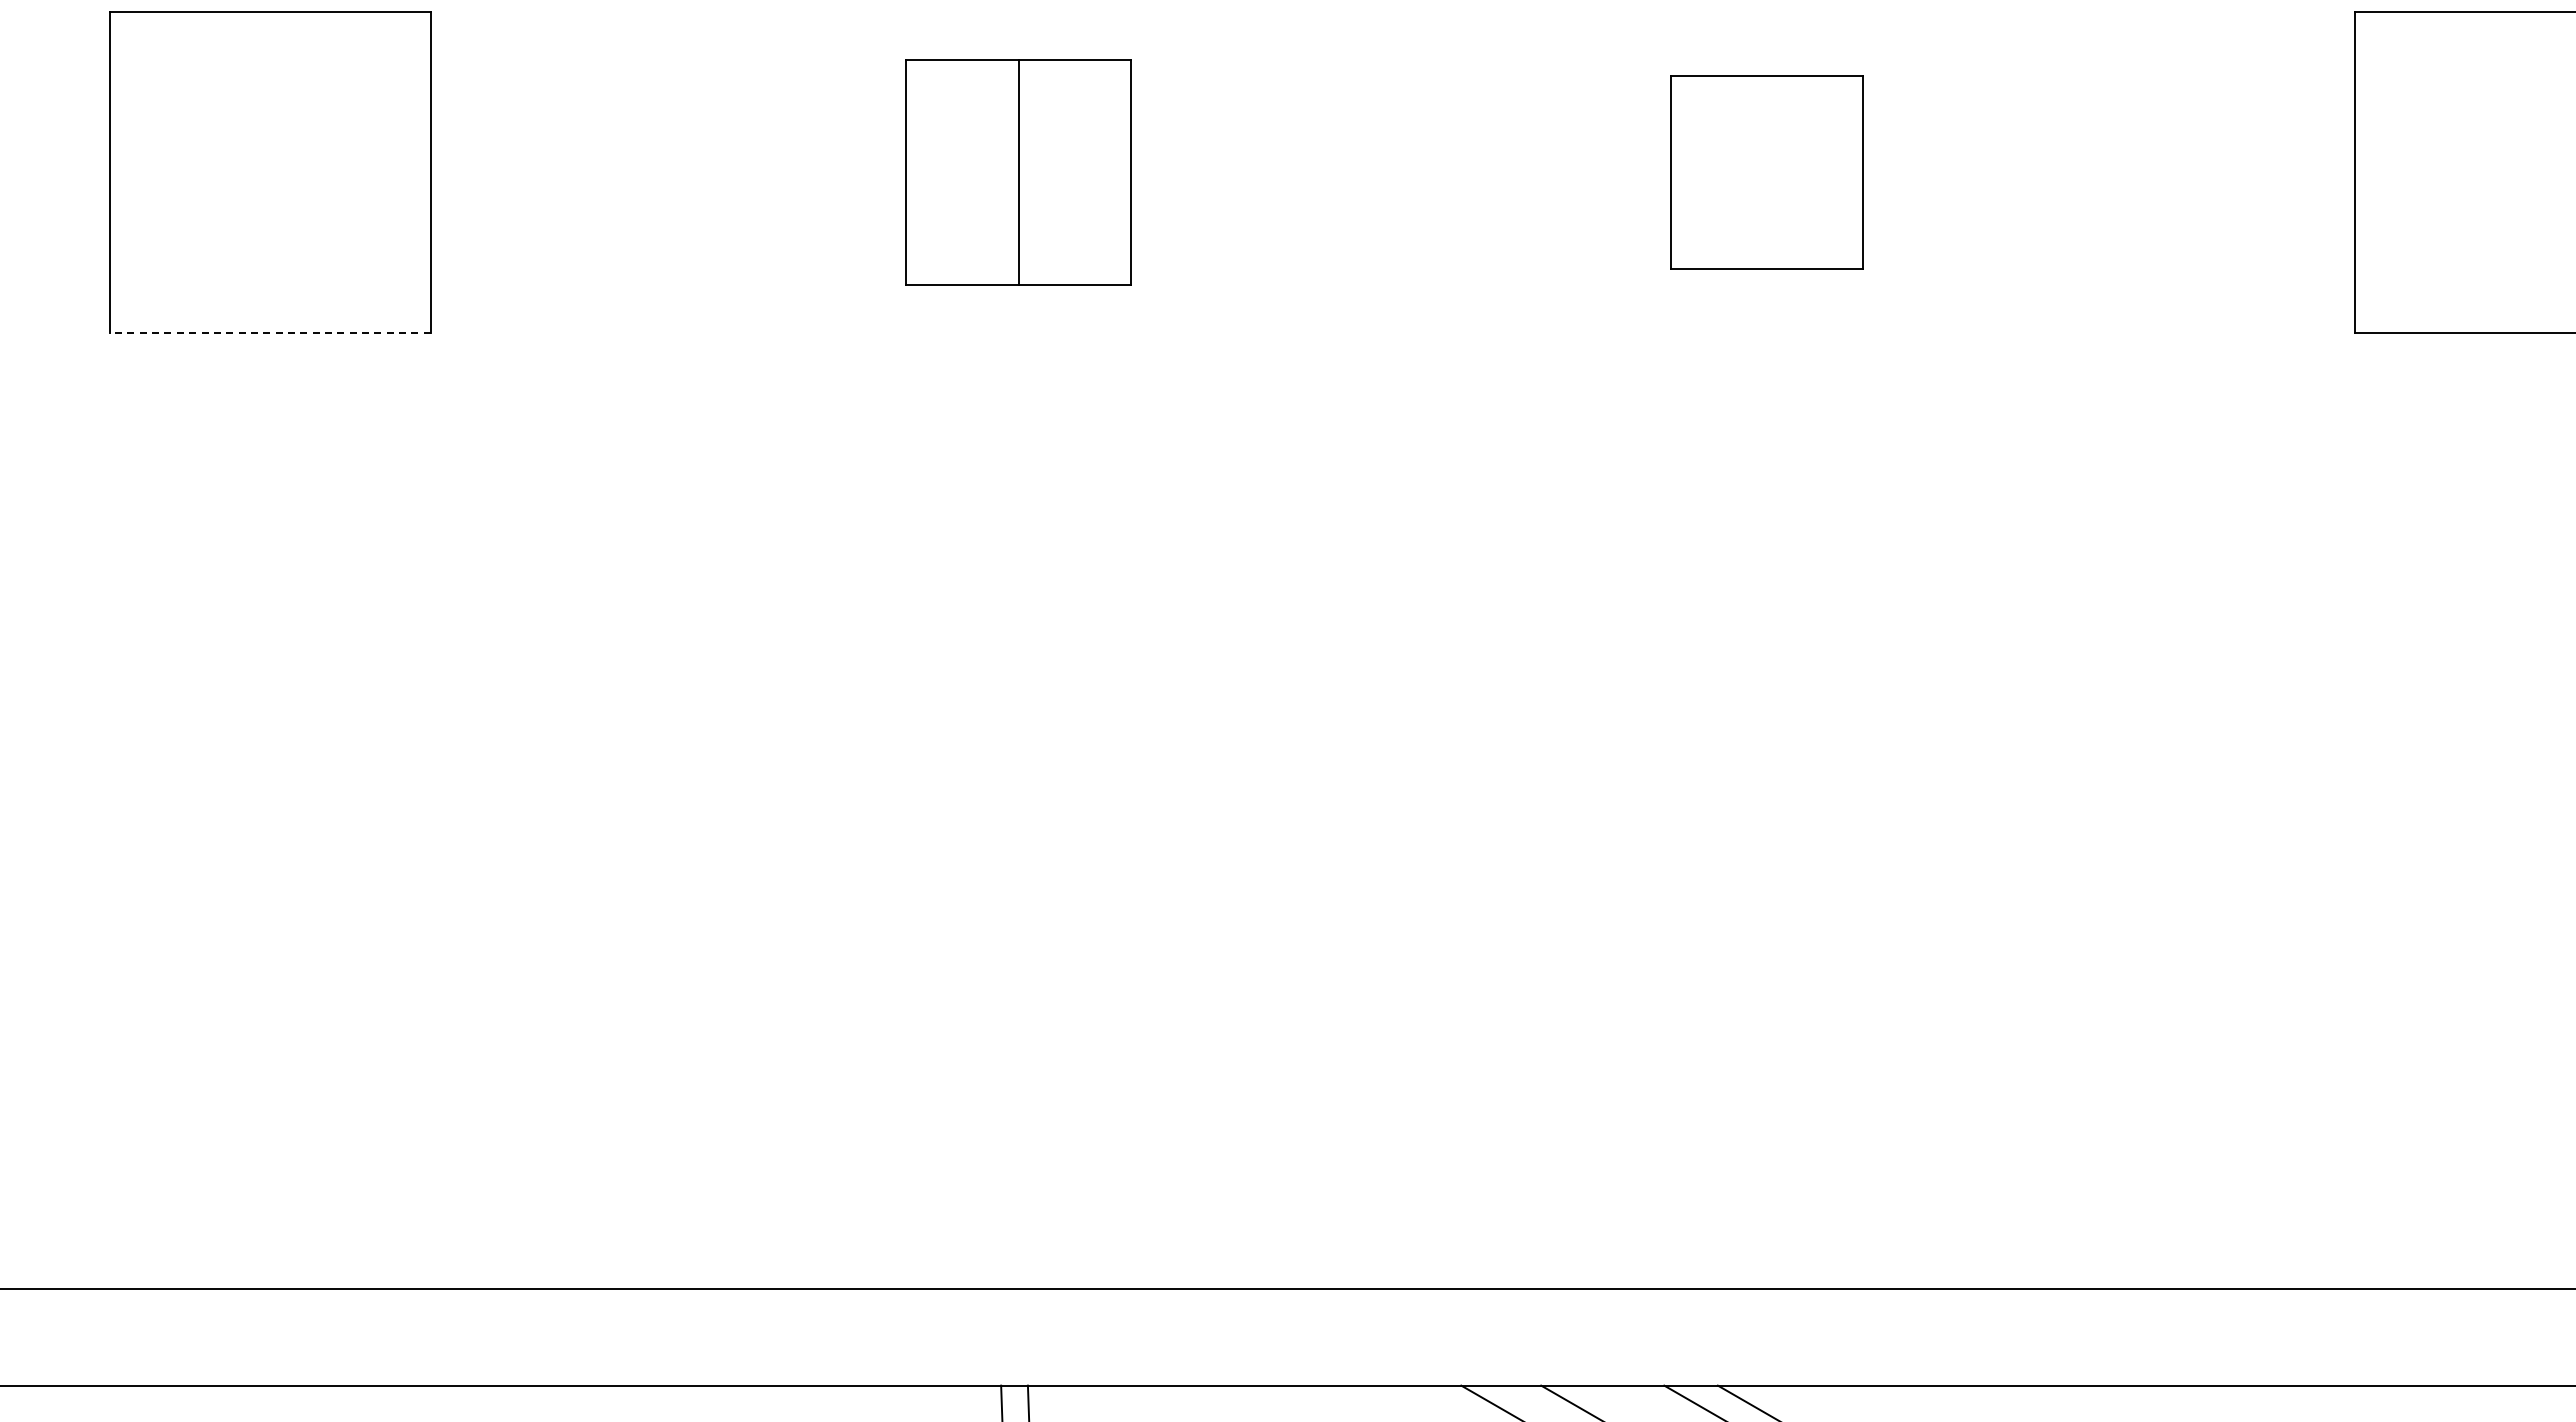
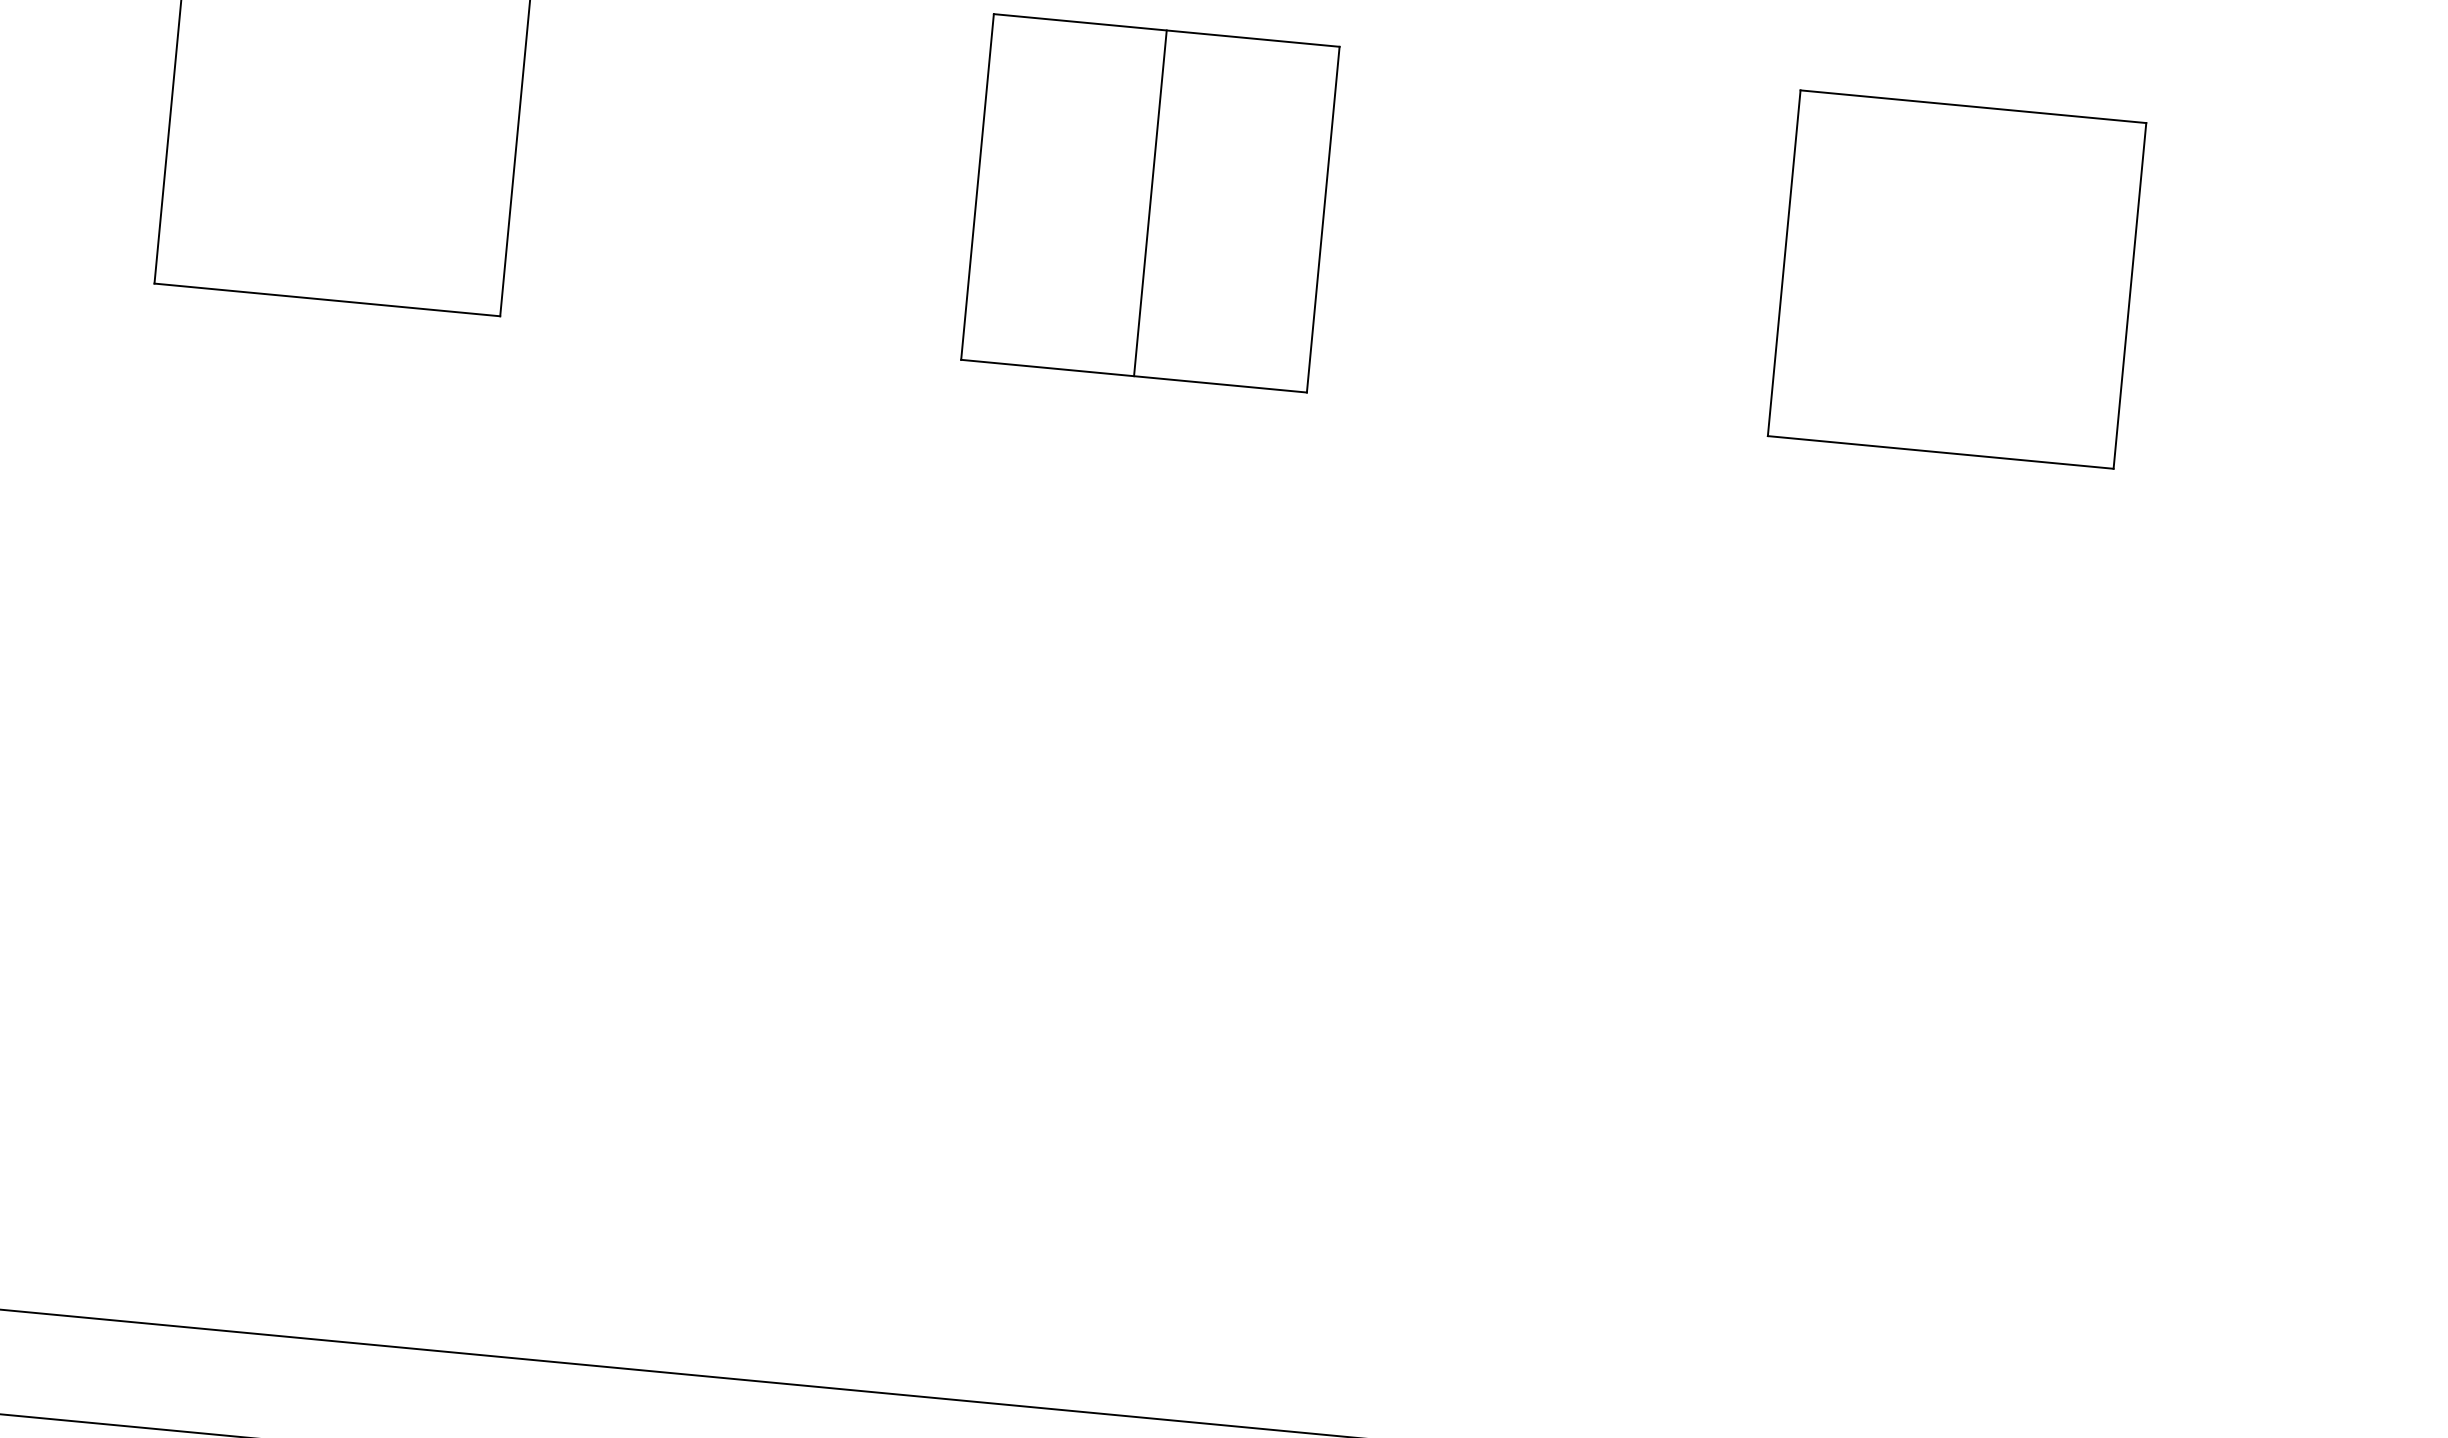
part: (1018, 172) -> (1150, 203), size x1.43
part: (1766, 172) -> (1956, 279), size x1.67
line: (269, 332) -> (326, 299), dashed -> solid

